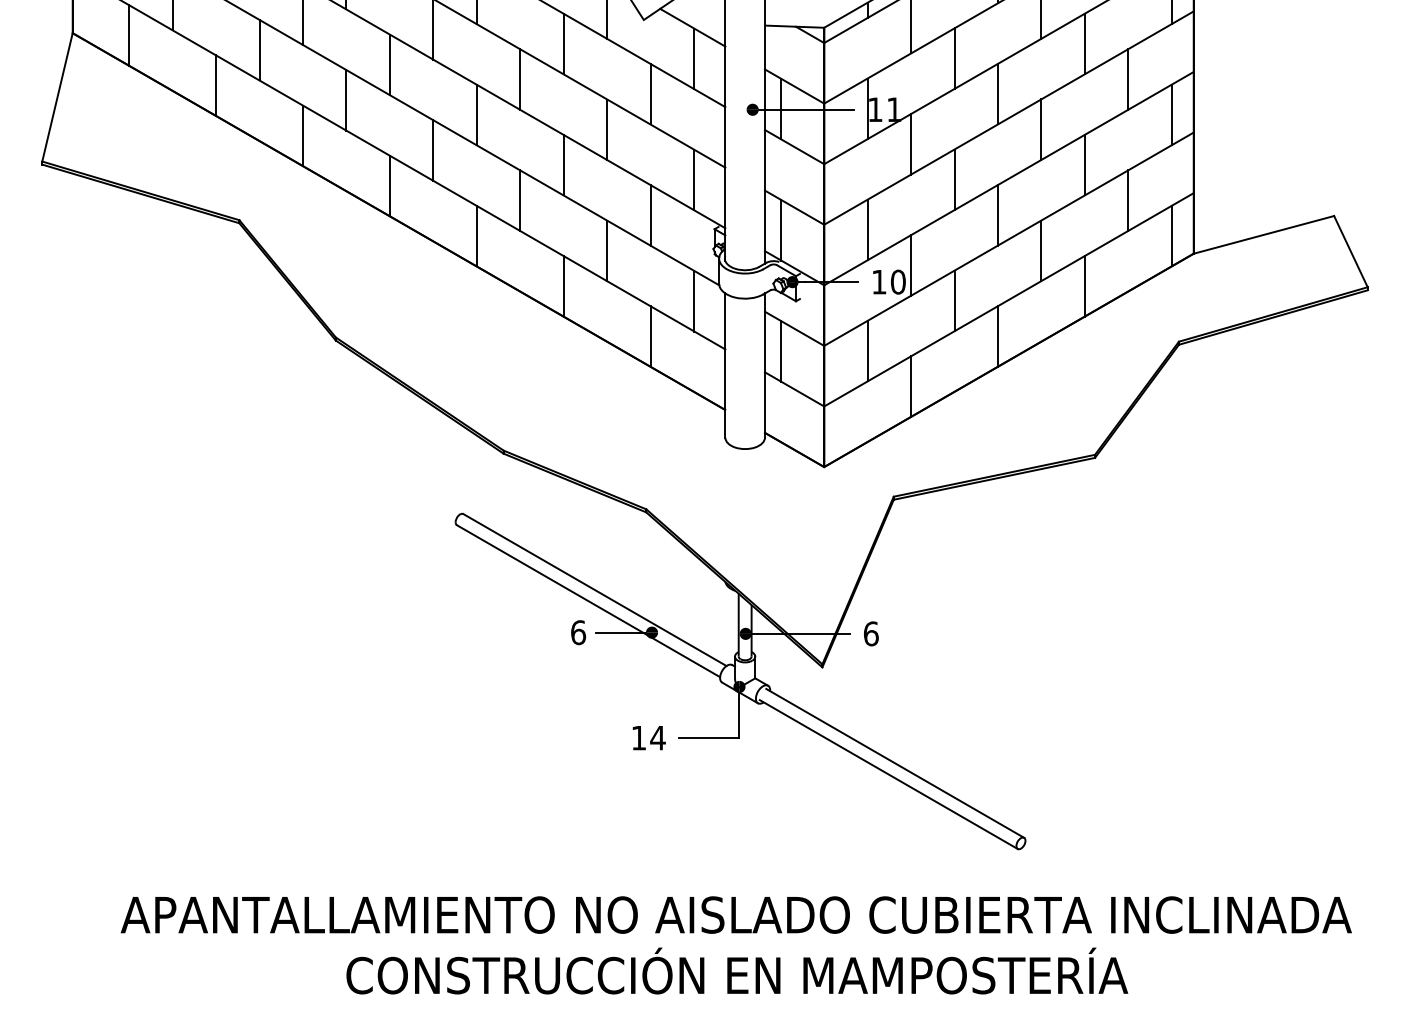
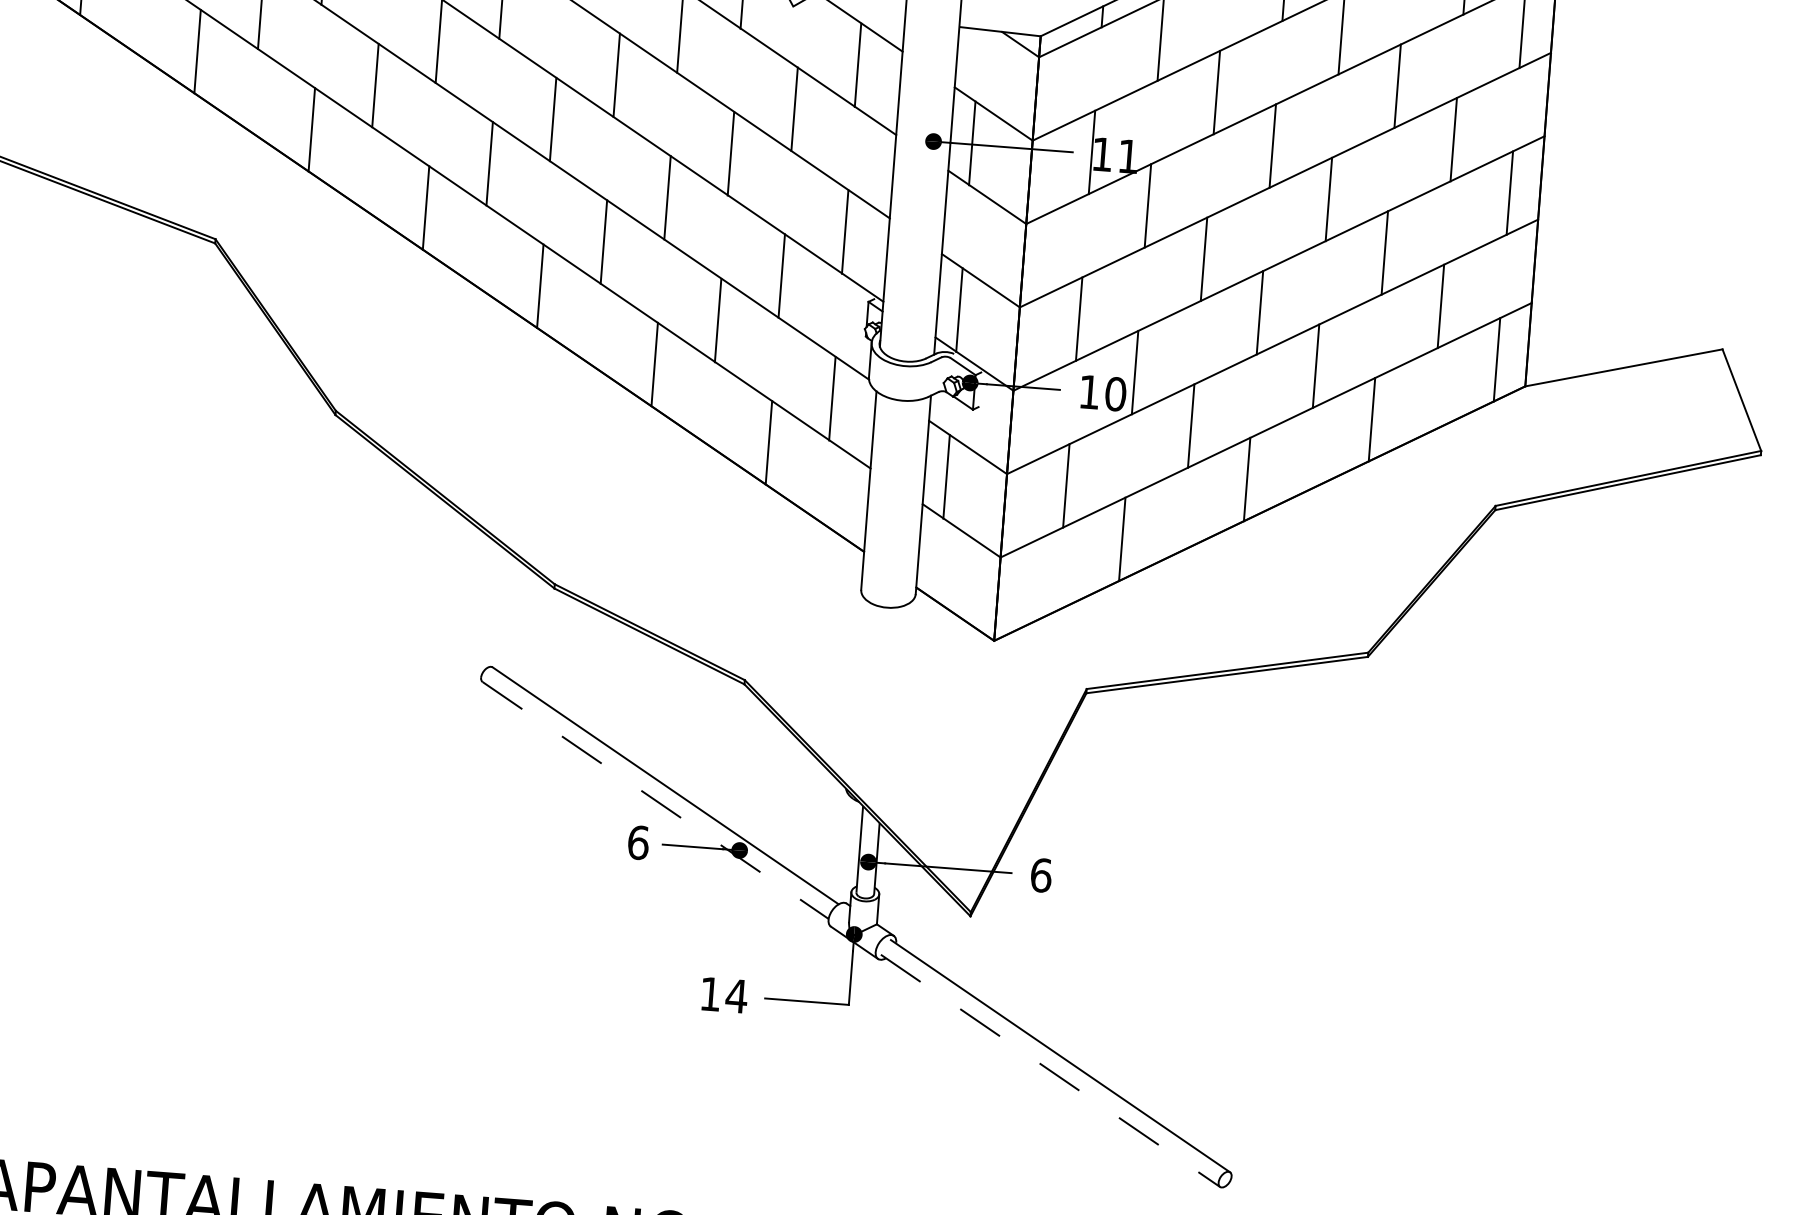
line: (588, 601) -> (655, 800), solid -> dashed
line: (888, 774) -> (1050, 1070), solid -> dashed

